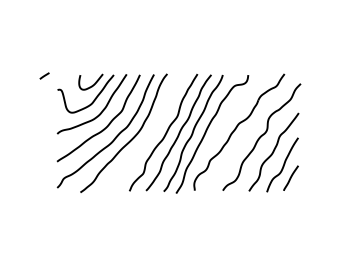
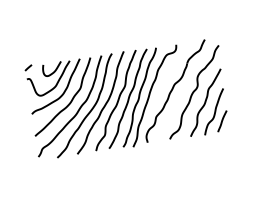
curve: (44, 75) -> (28, 67), moved
curve: (149, 134) -> (105, 103), added

